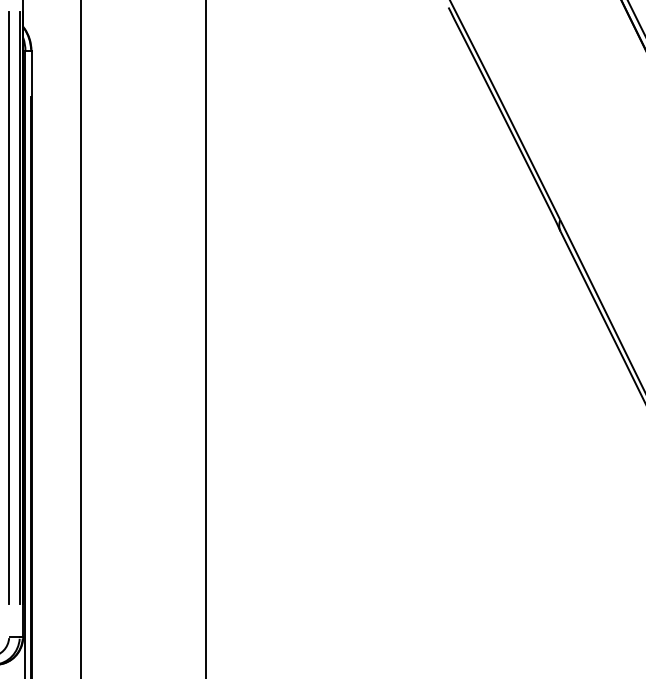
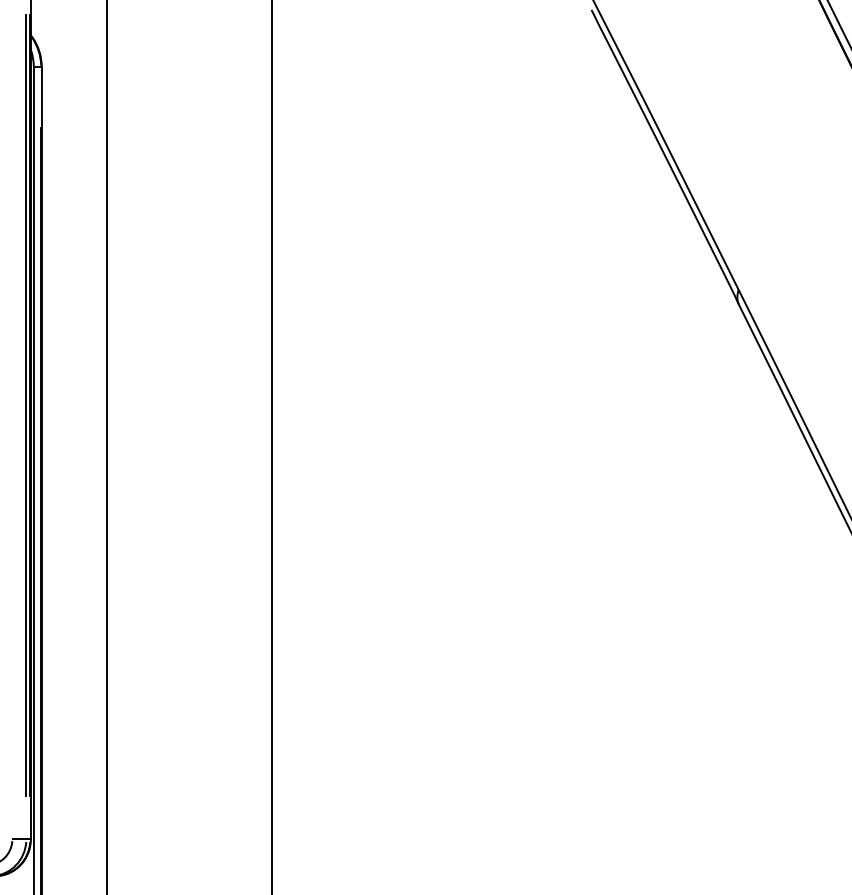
line: (9, 307) -> (12, 405), removed

